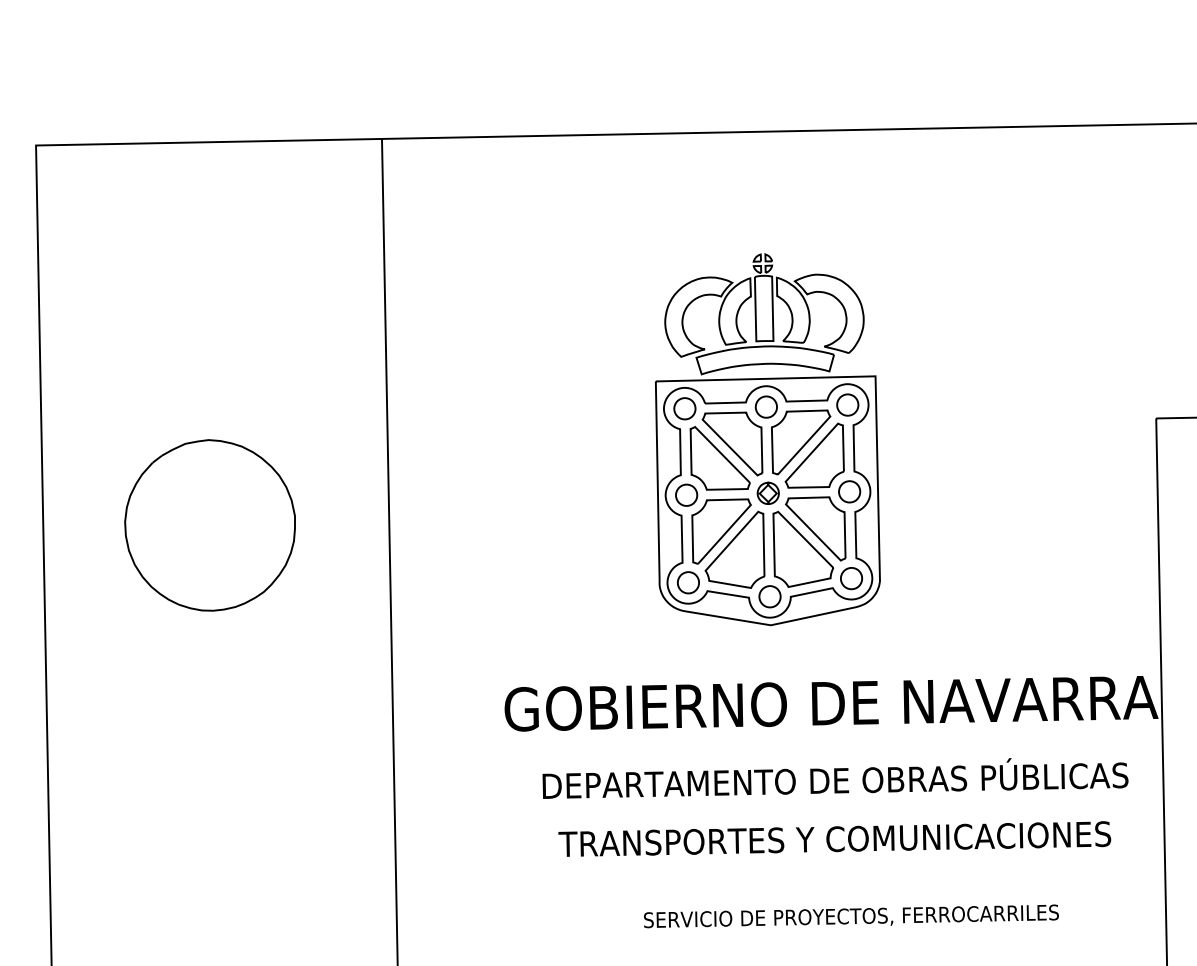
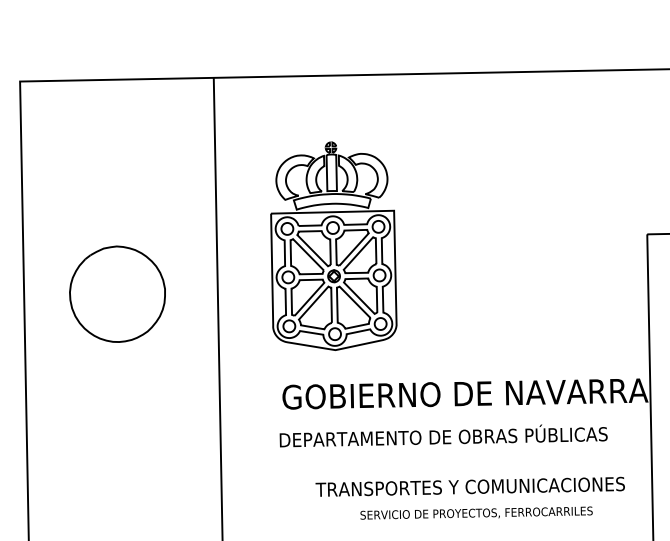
part: (767, 438) -> (333, 245), moved
text: (835, 777) -> (443, 435), moved
text: (833, 838) -> (469, 486), moved

